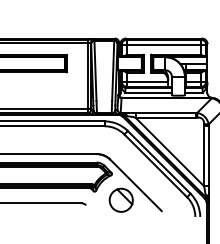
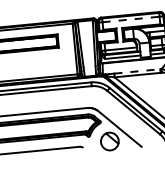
line: (164, 44) -> (131, 19), solid -> dashed
line: (166, 112) -> (137, 71), solid -> dashed

